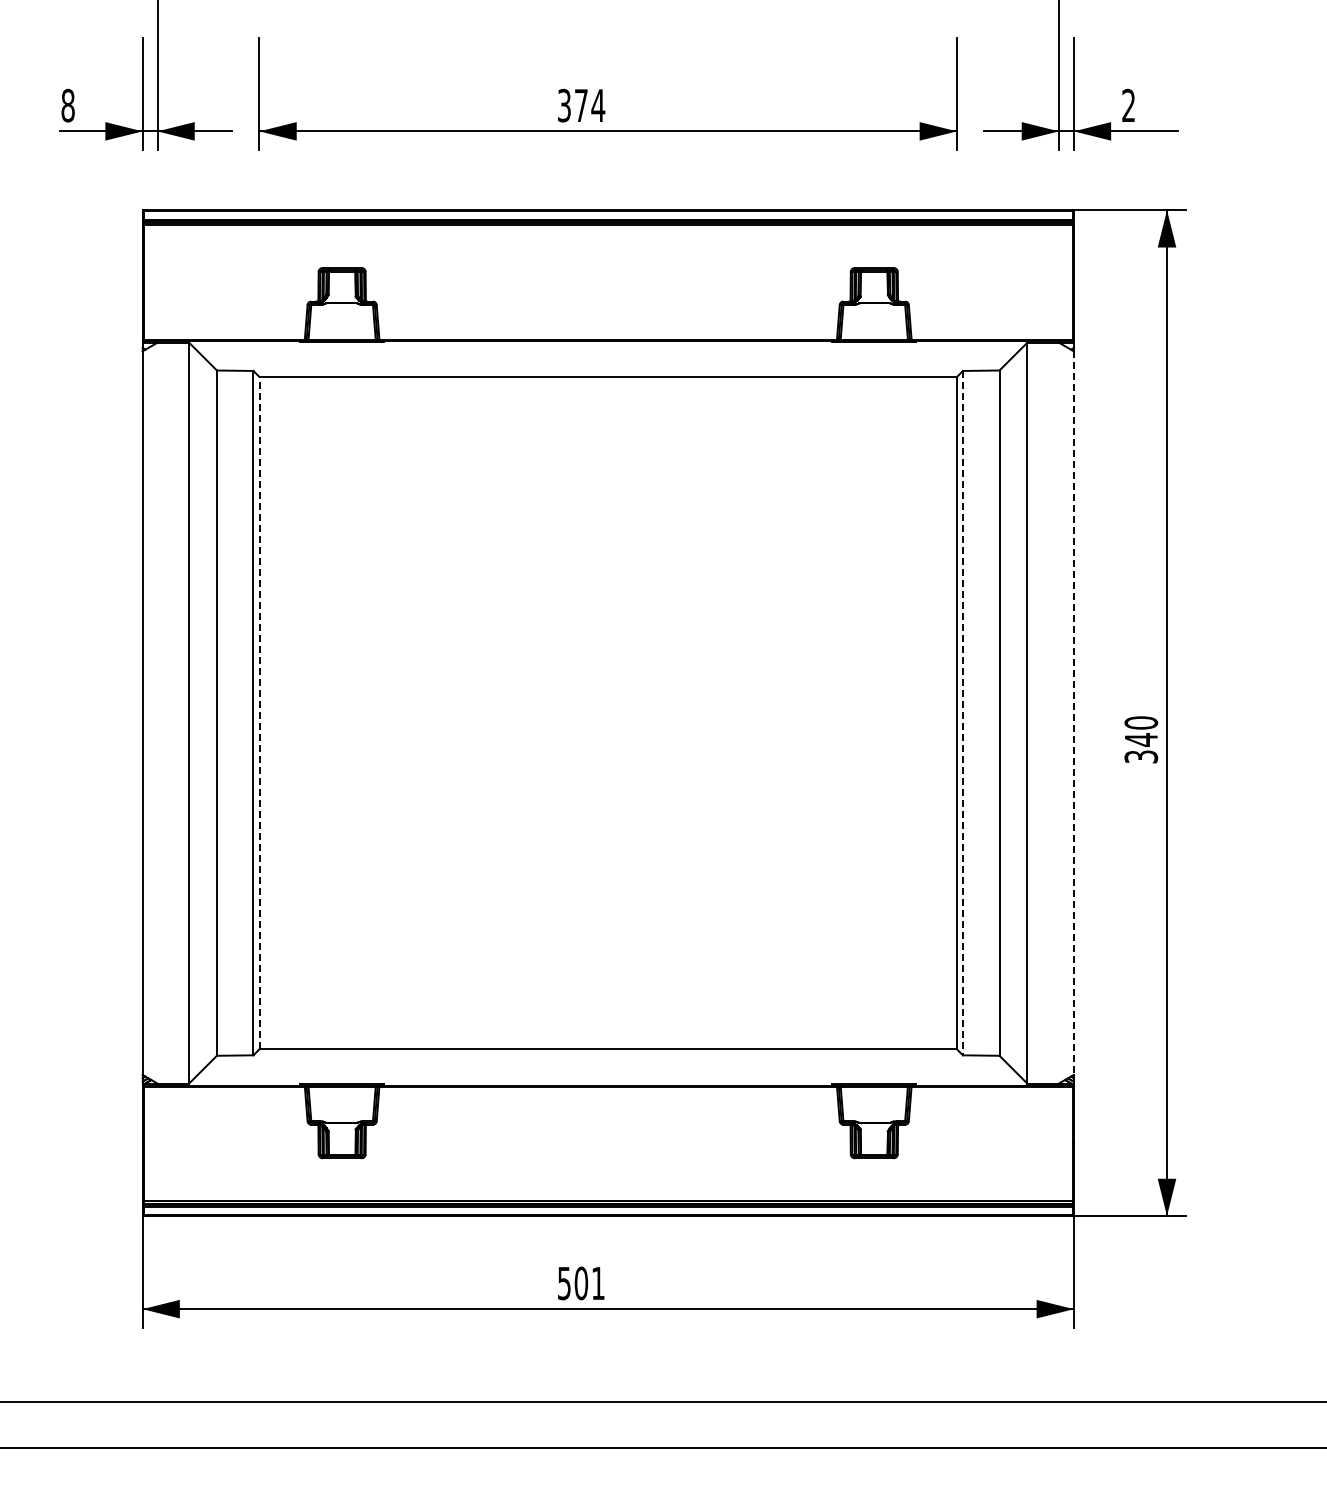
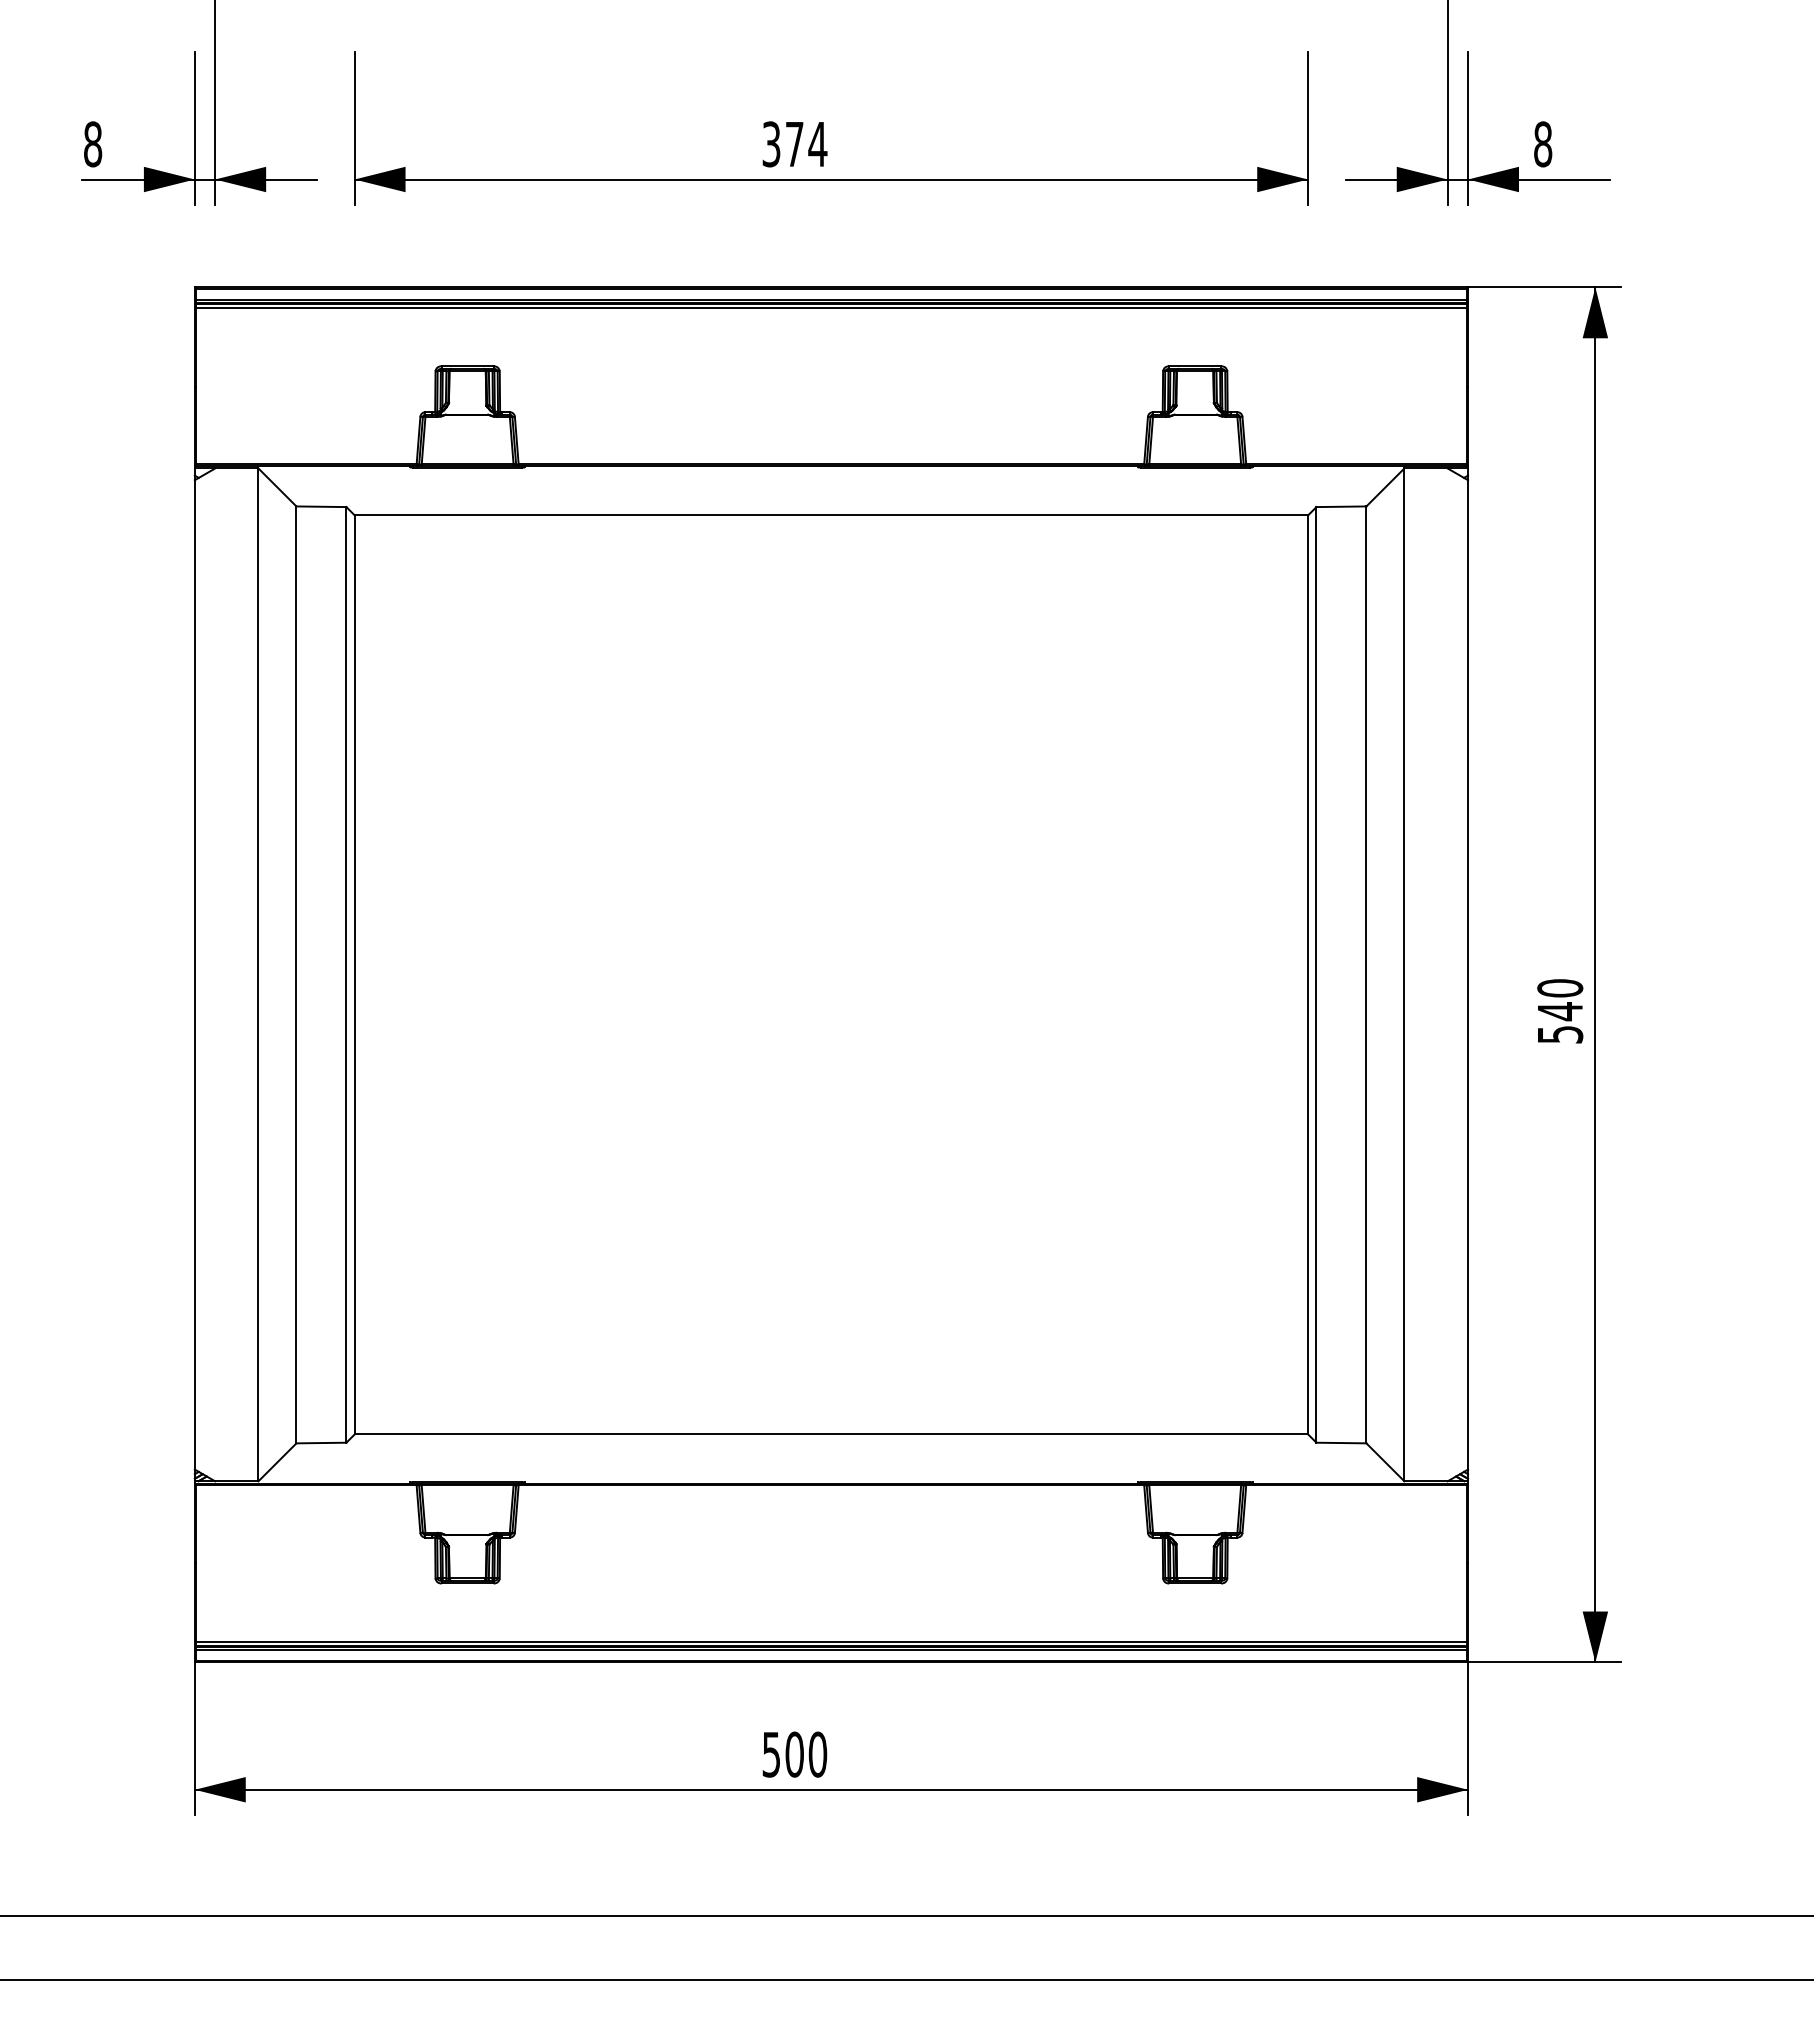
text: (1128, 105) -> (1542, 144), 2 -> 8
line: (259, 712) -> (354, 974), dashed -> solid
line: (962, 713) -> (1315, 975), dashed -> solid
line: (1073, 713) -> (1467, 975), dashed -> solid
text: (1140, 756) -> (1559, 1034), 340 -> 540
text: (598, 1283) -> (818, 1754), 501 -> 500

